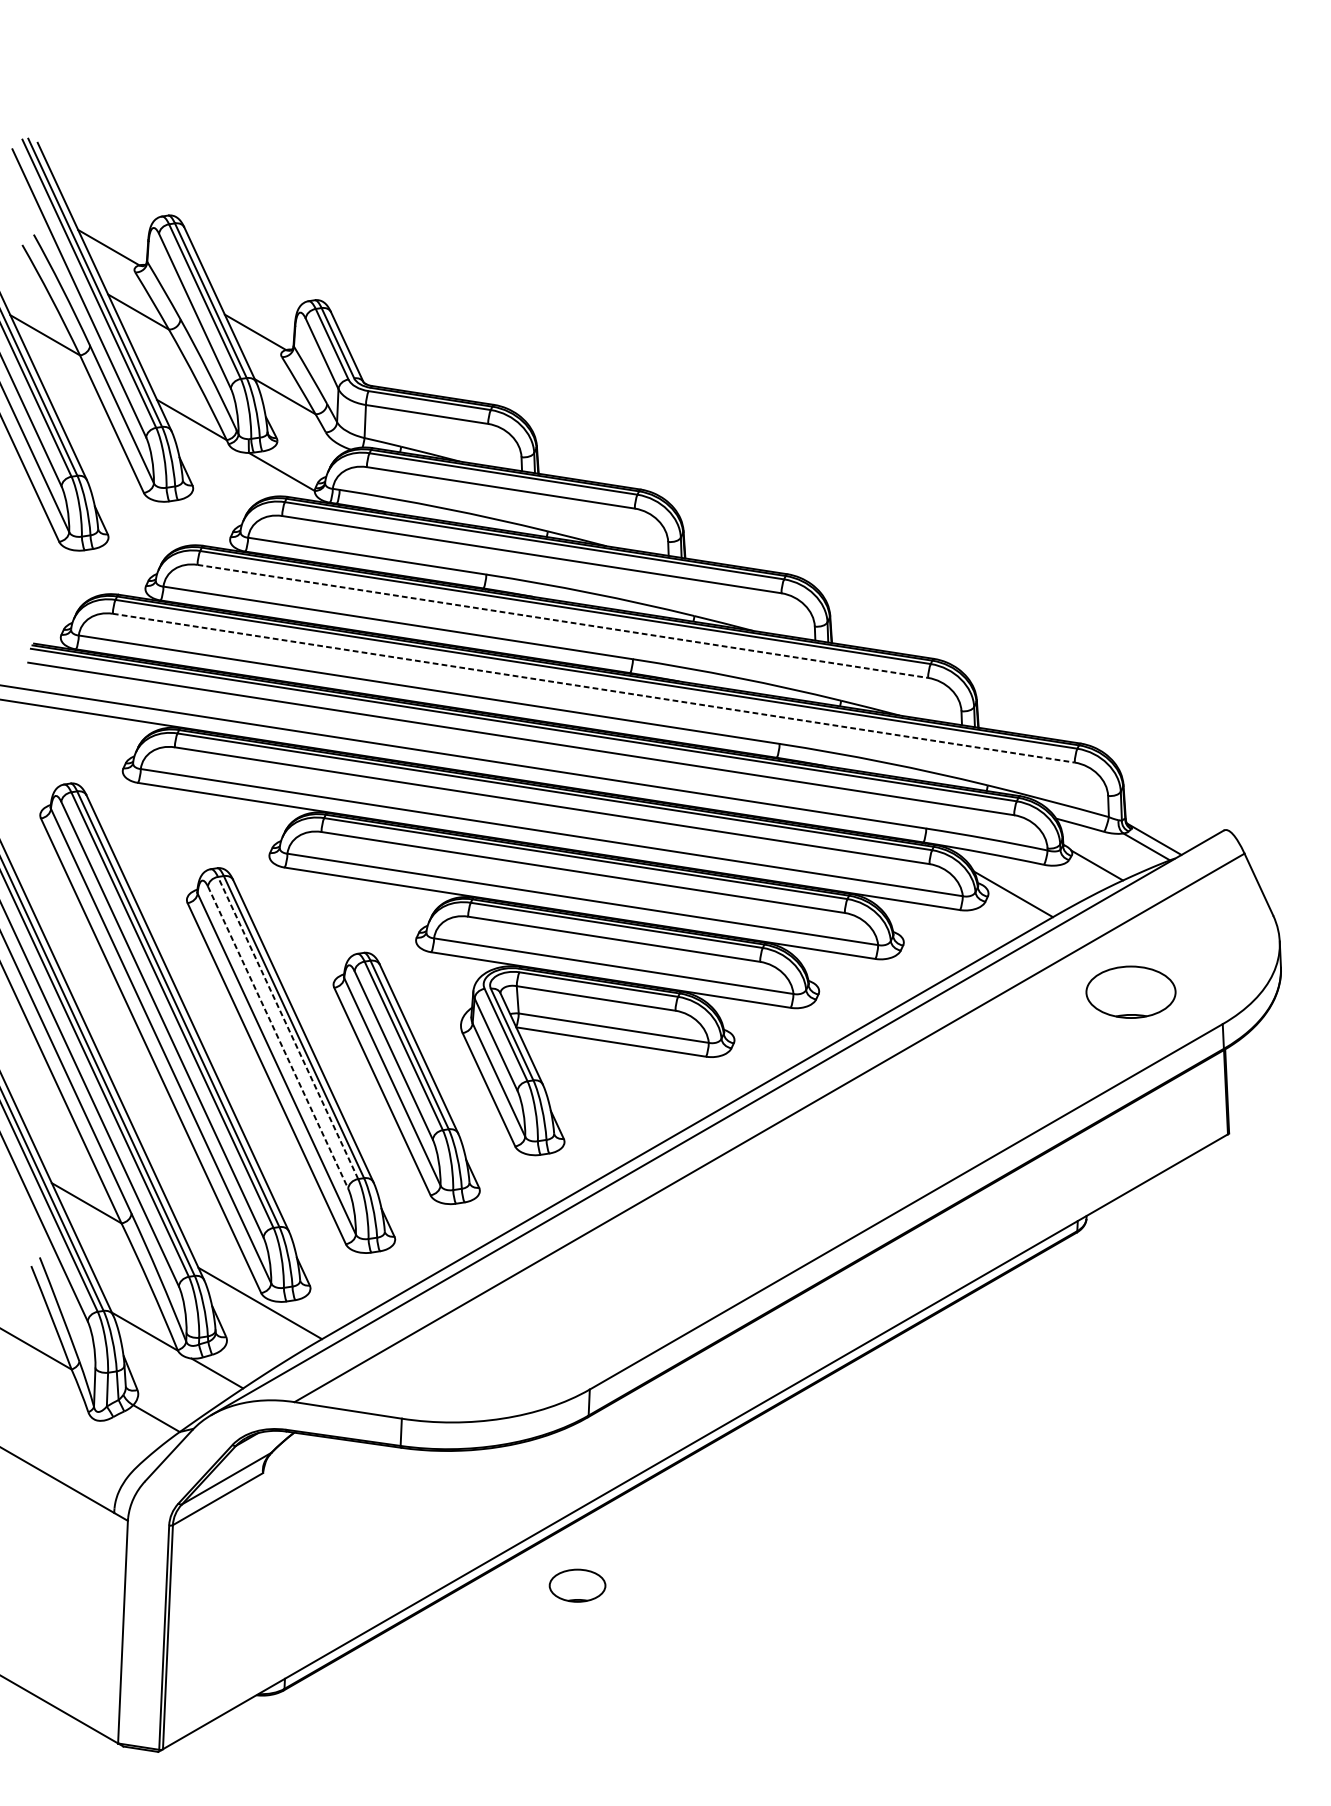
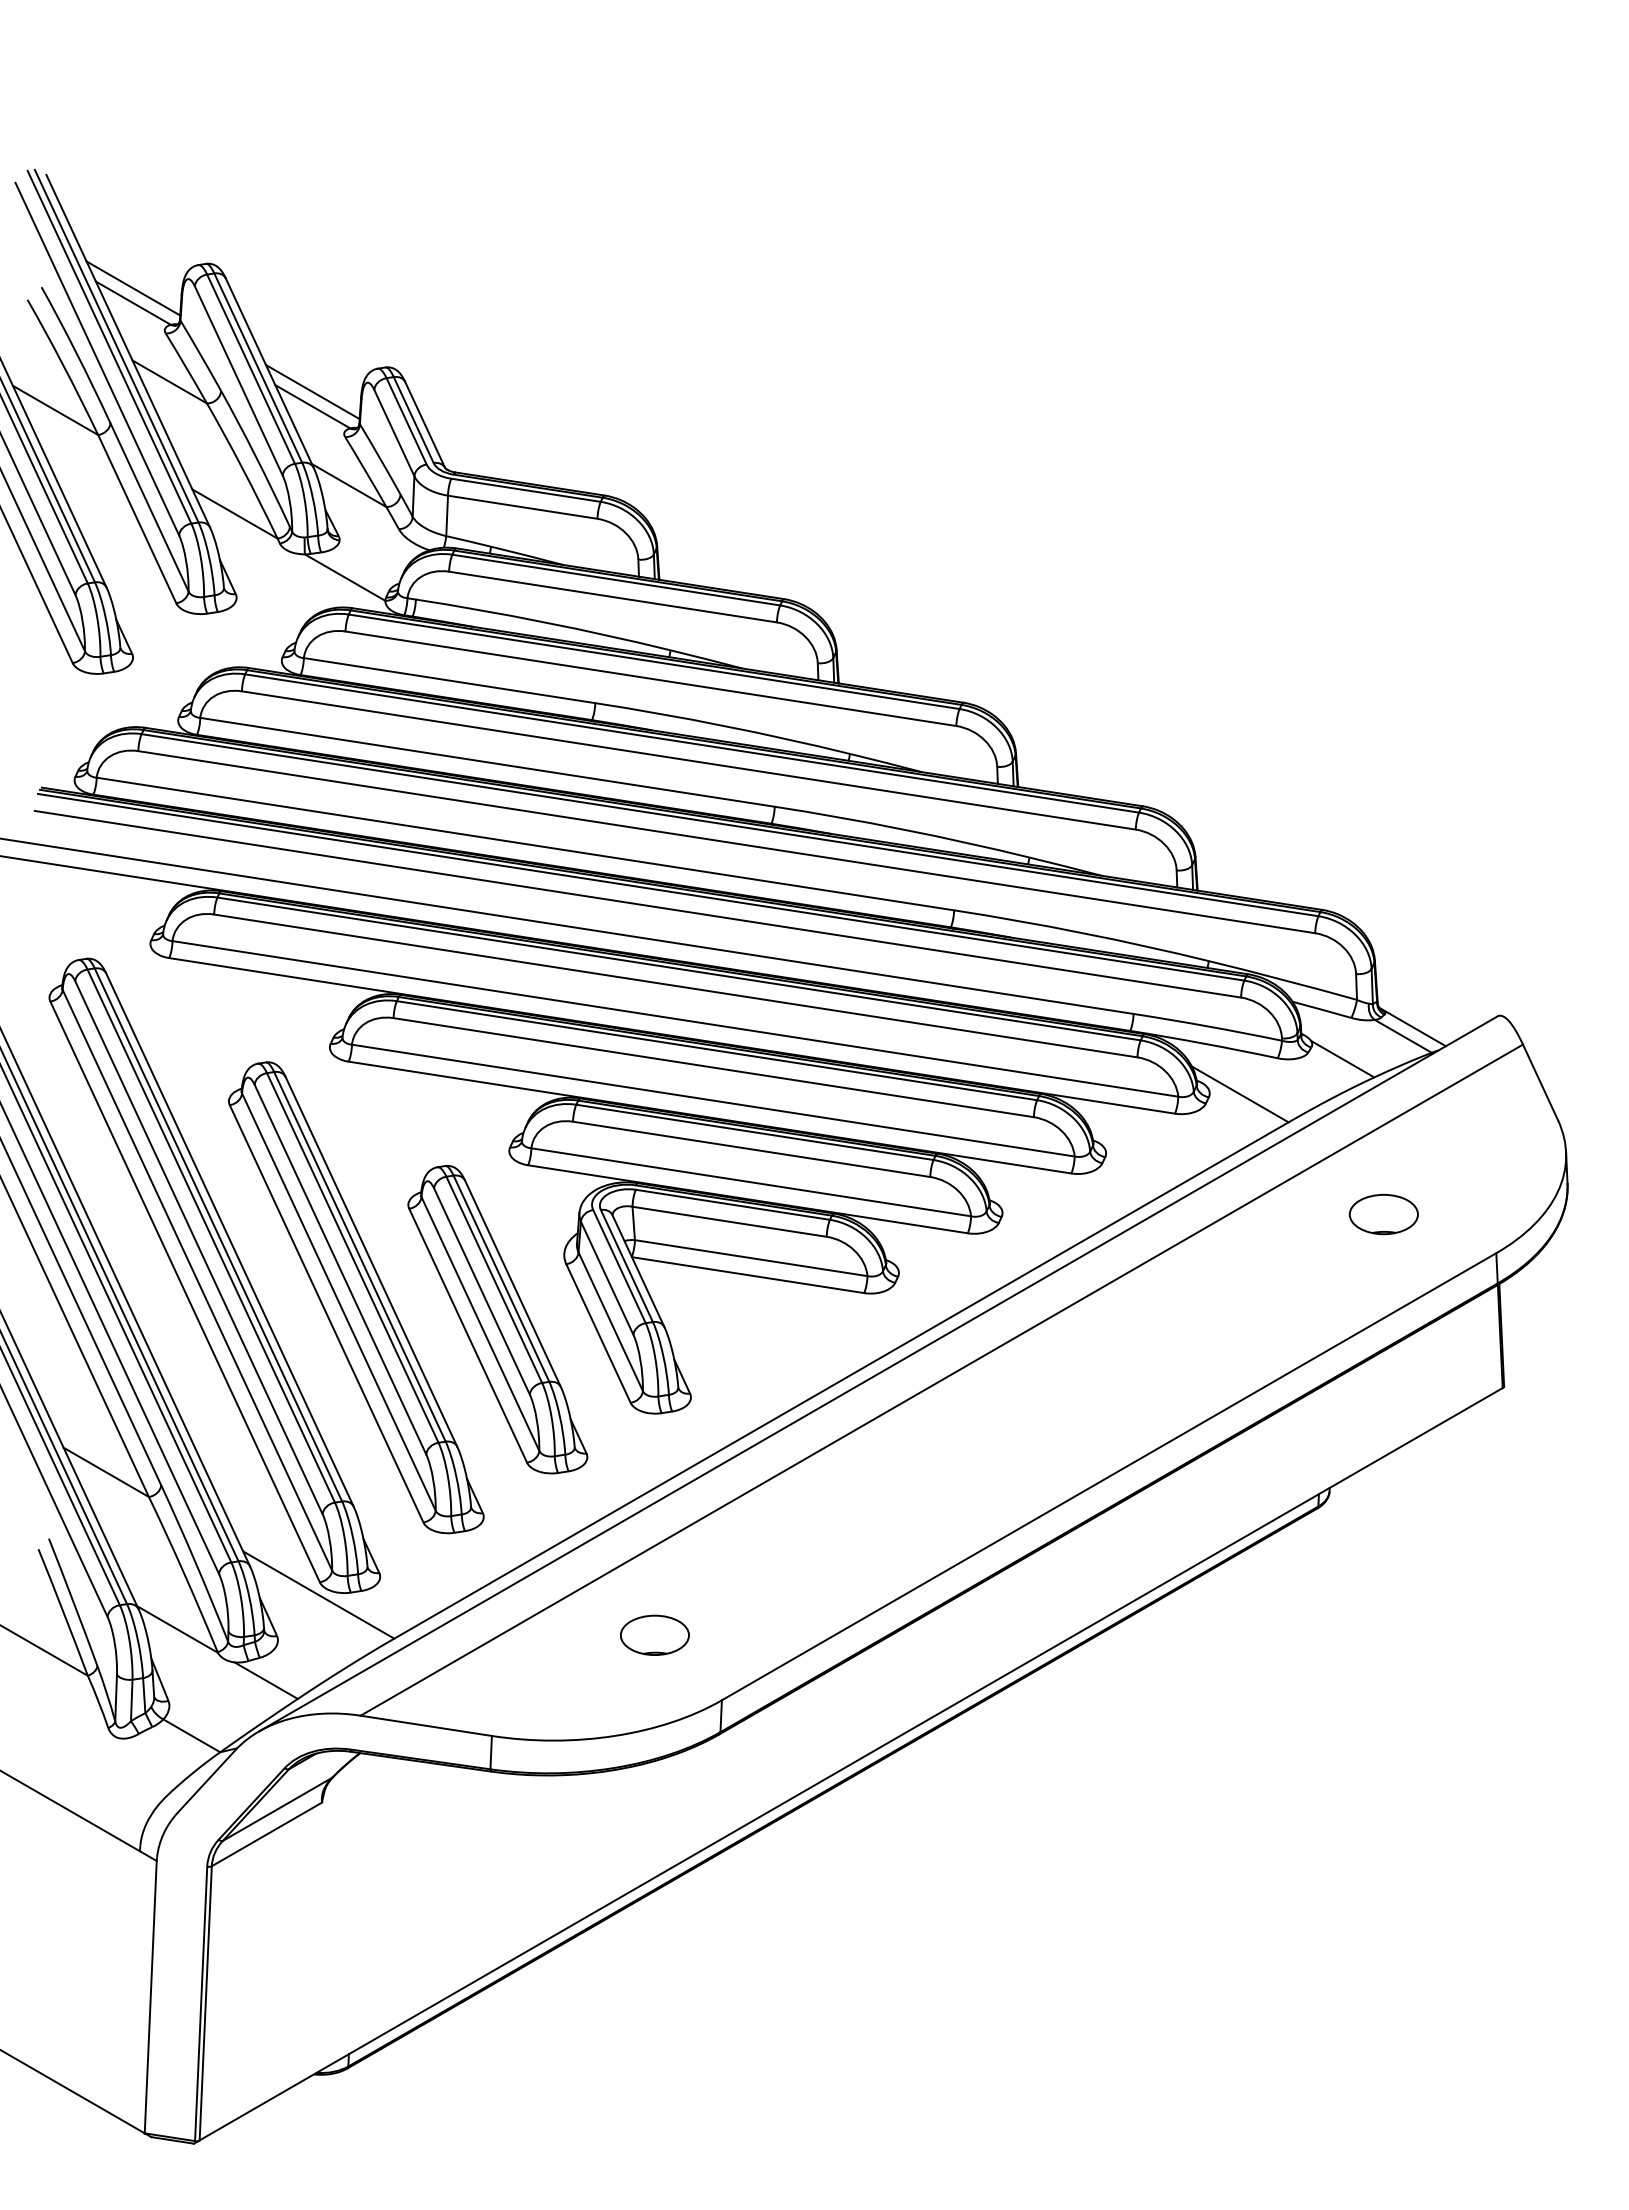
line: (108, 235) -> (133, 288), added
line: (255, 320) -> (312, 392), added
line: (563, 621) -> (689, 760), dashed -> solid
line: (594, 688) -> (727, 842), dashed -> solid
part: (1130, 992) -> (1383, 1214), size x0.62
line: (287, 1027) -> (352, 1257), dashed -> solid
line: (278, 1037) -> (340, 1269), dashed -> solid
part: (577, 1585) -> (654, 1634), moved

